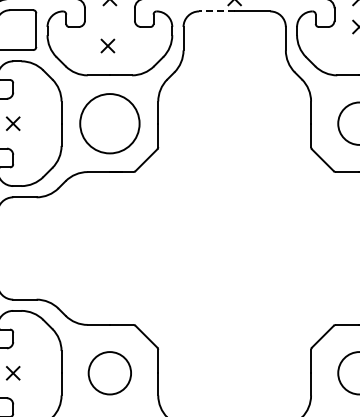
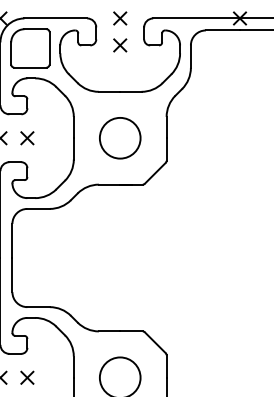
line: (216, 11) -> (222, 30), dashed -> solid
part: (107, 45) -> (119, 44), moved
circle: (109, 123) -> (119, 138), size x0.71

